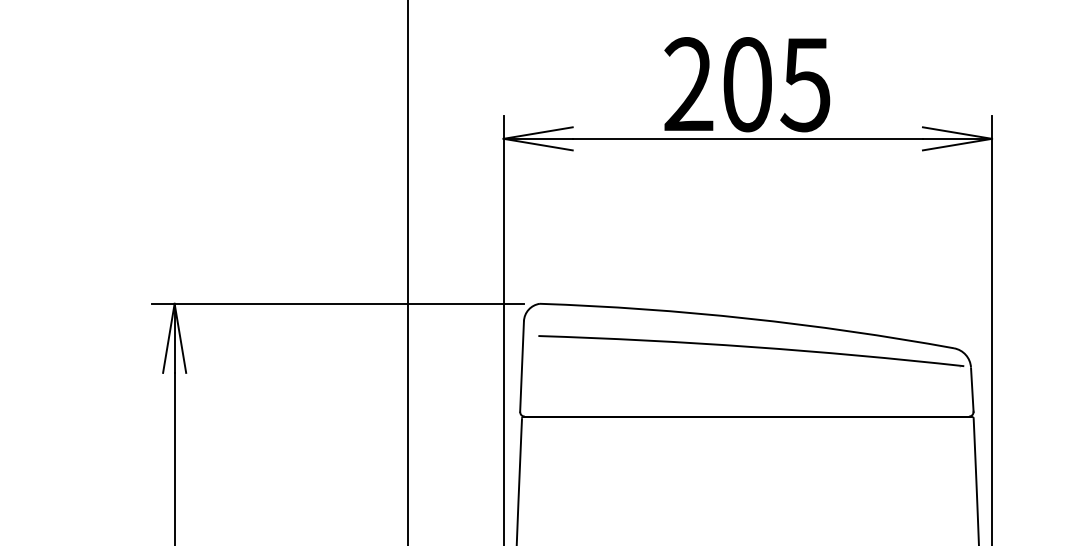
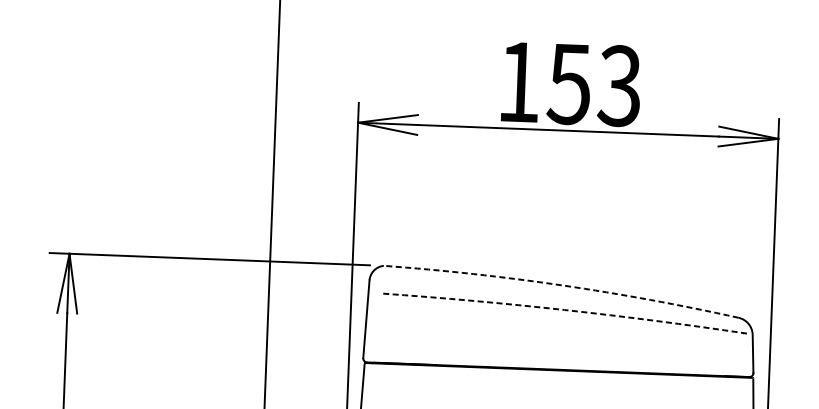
text: (747, 84) -> (569, 84), 205 -> 153
arc: (747, 318) -> (561, 285), solid -> dashed
arc: (751, 346) -> (564, 309), solid -> dashed

